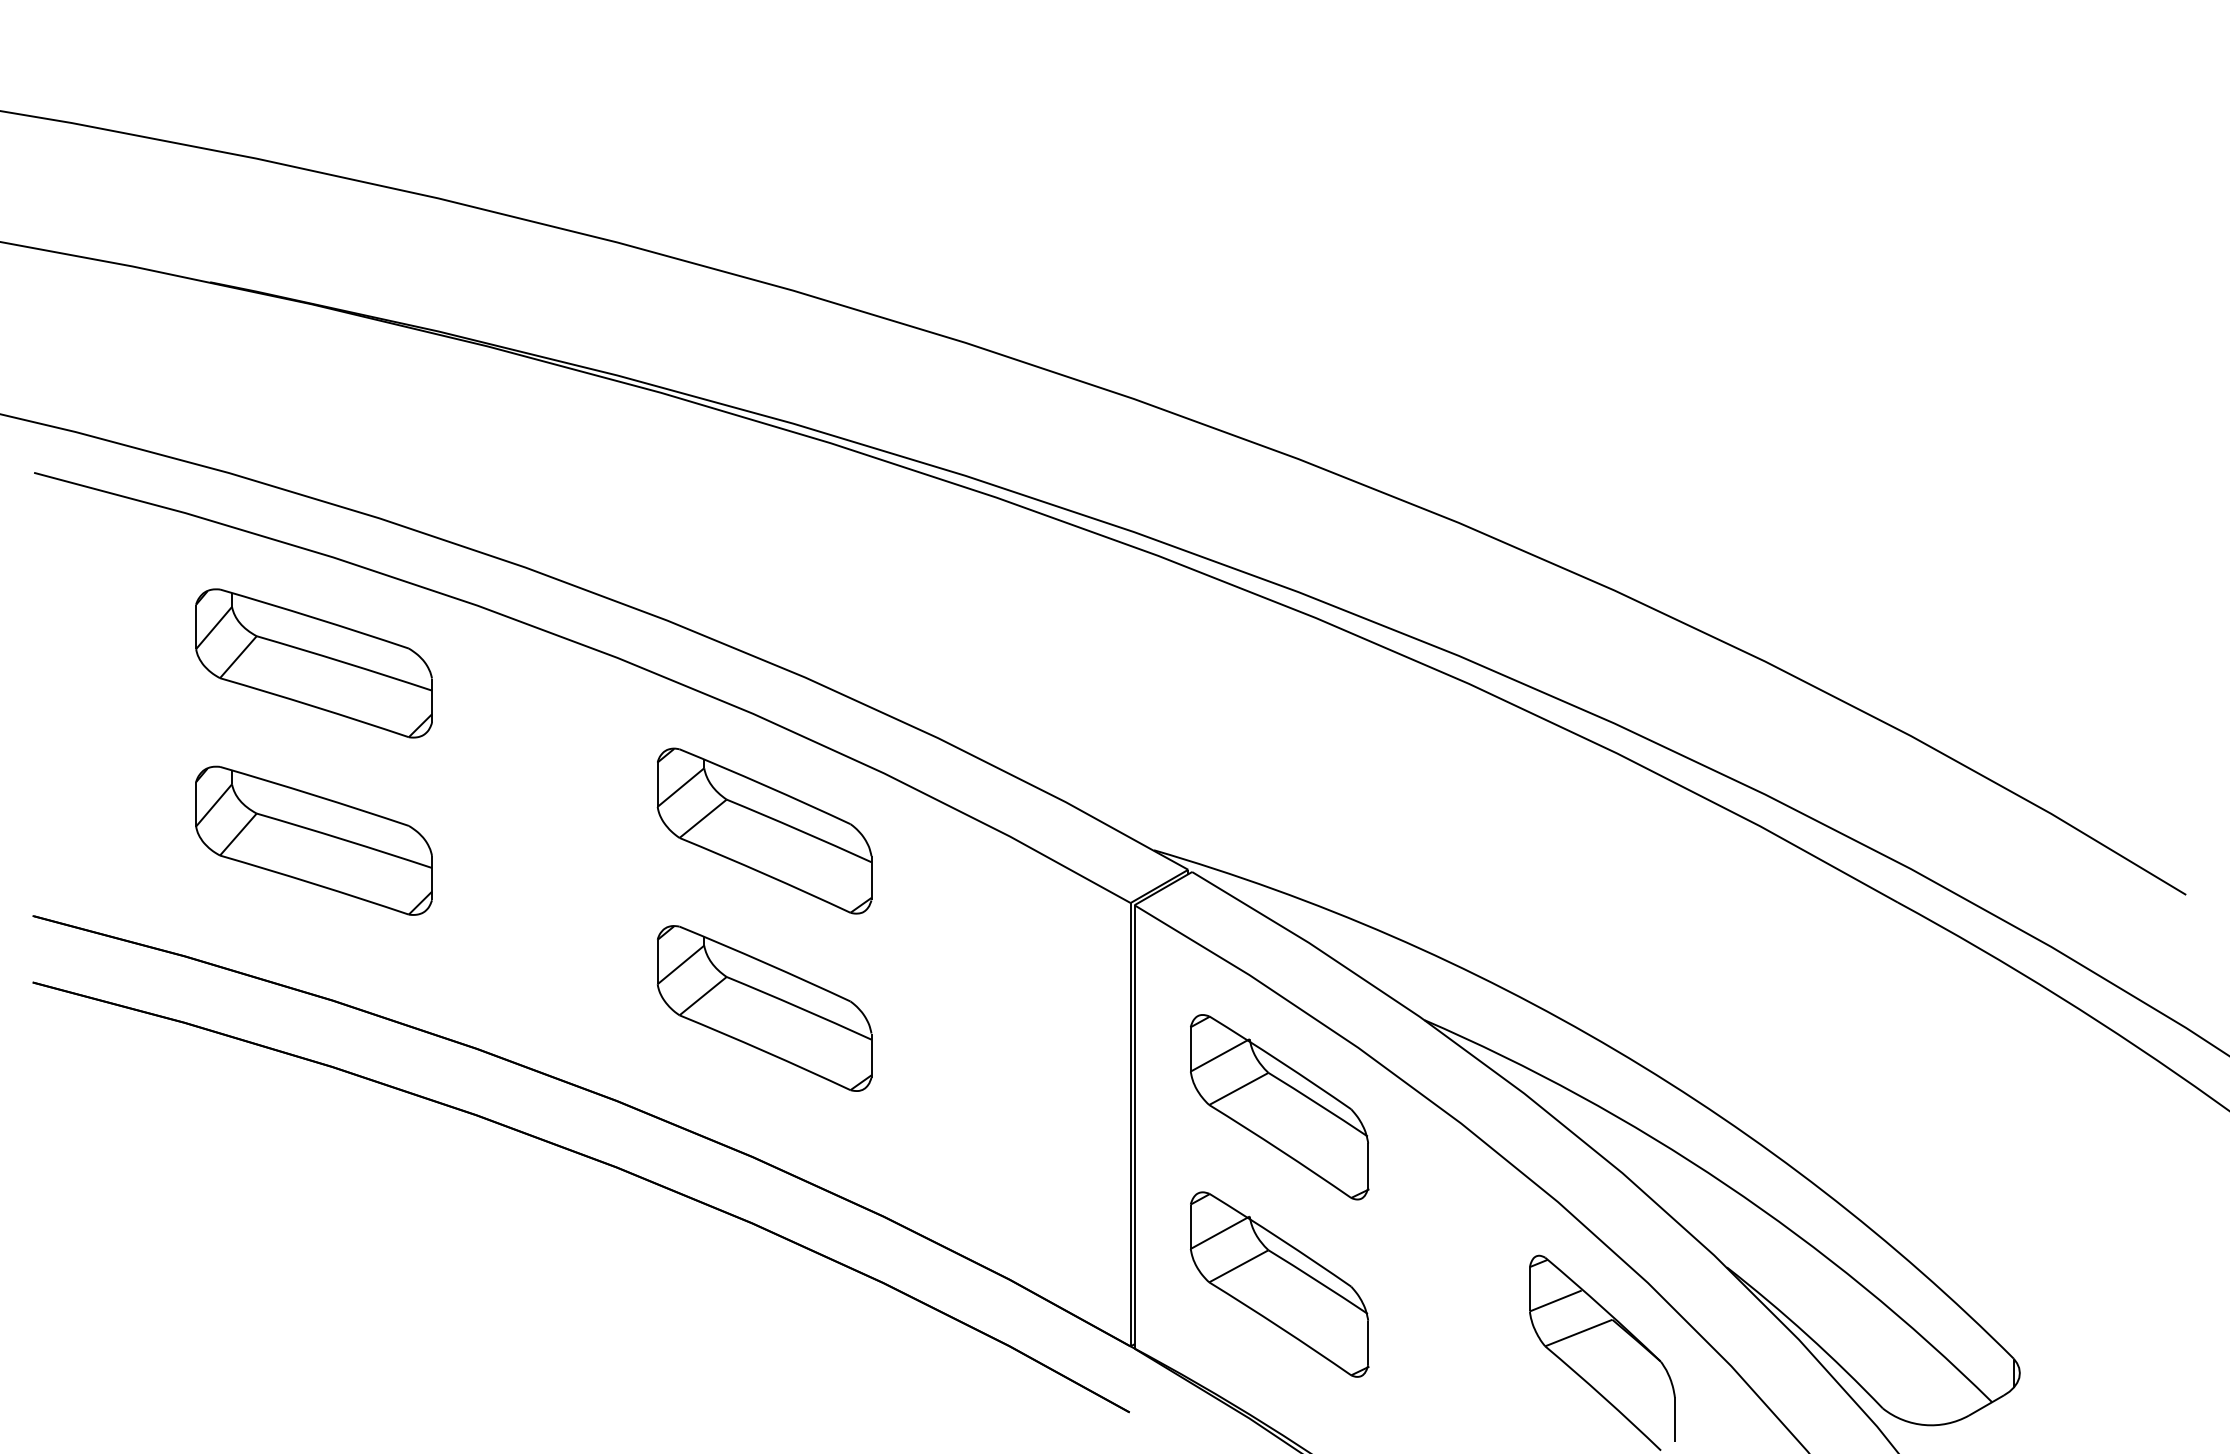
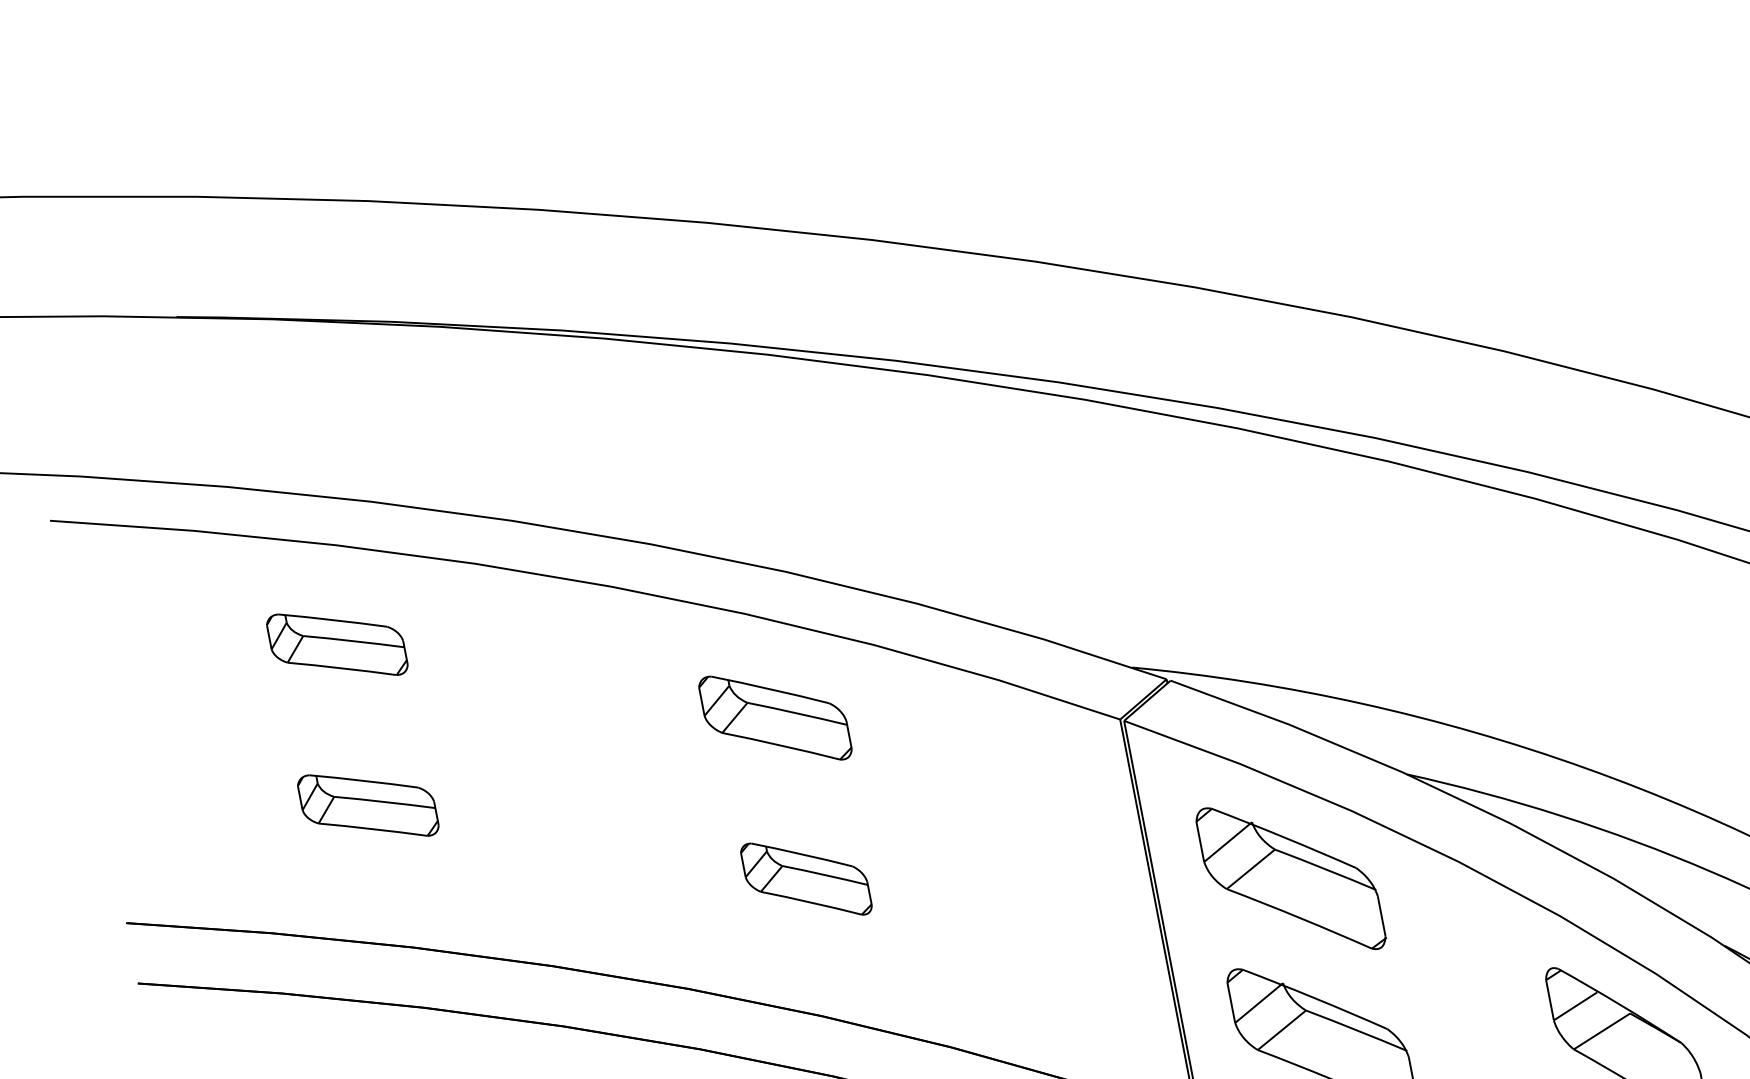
part: (313, 663) -> (336, 644), size x0.6
part: (764, 830) -> (775, 717), size x0.7
part: (313, 840) -> (367, 805), size x0.6
part: (764, 1008) -> (806, 879), size x0.6

